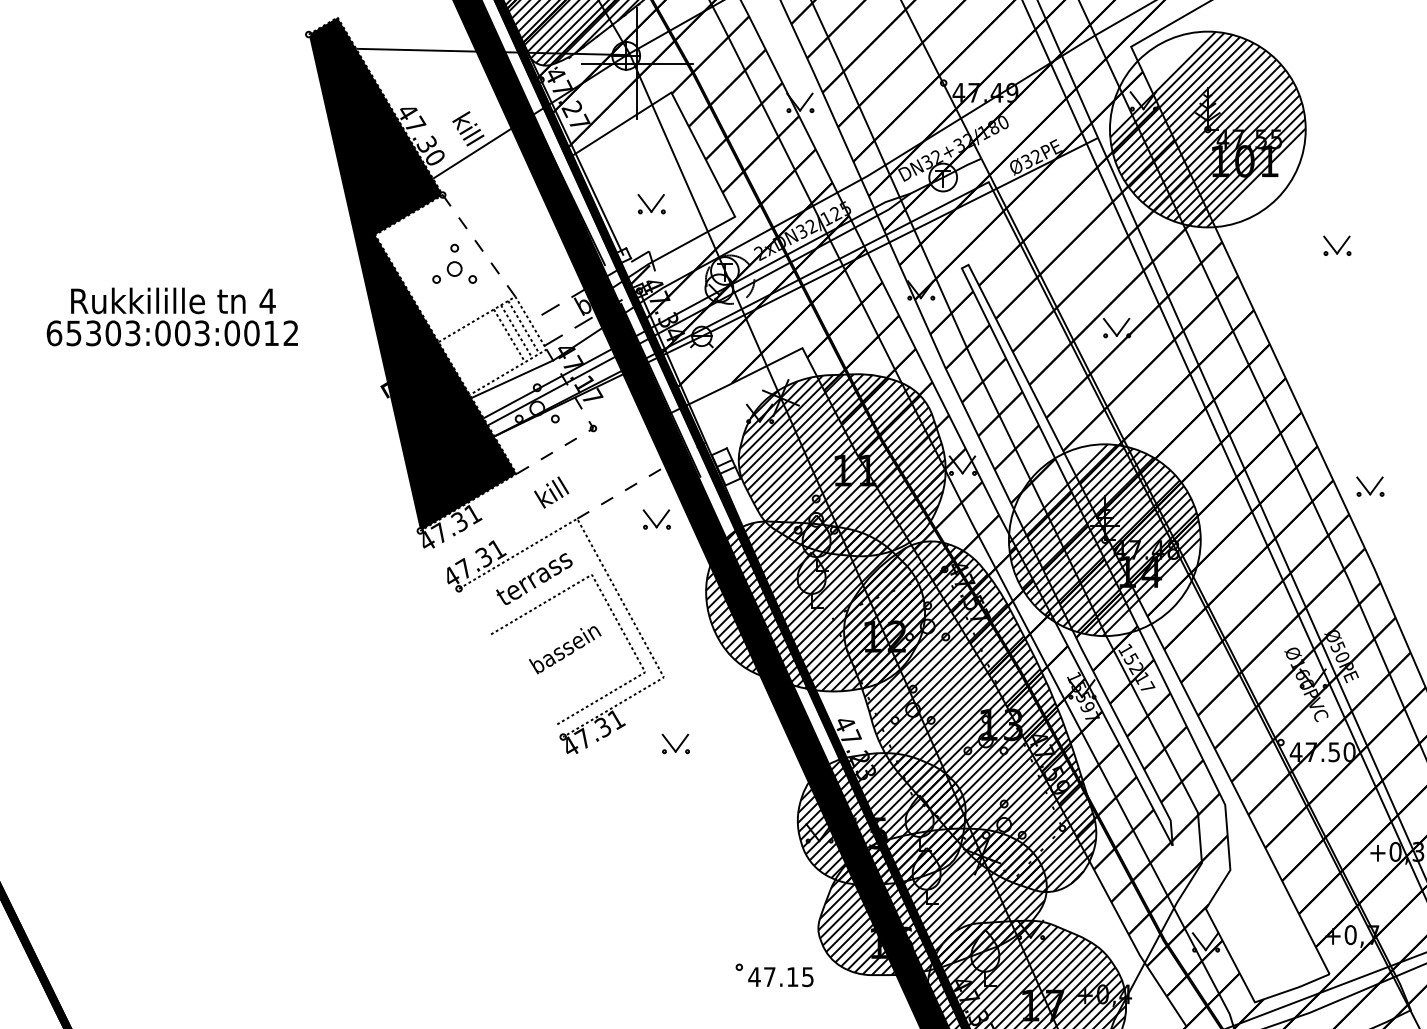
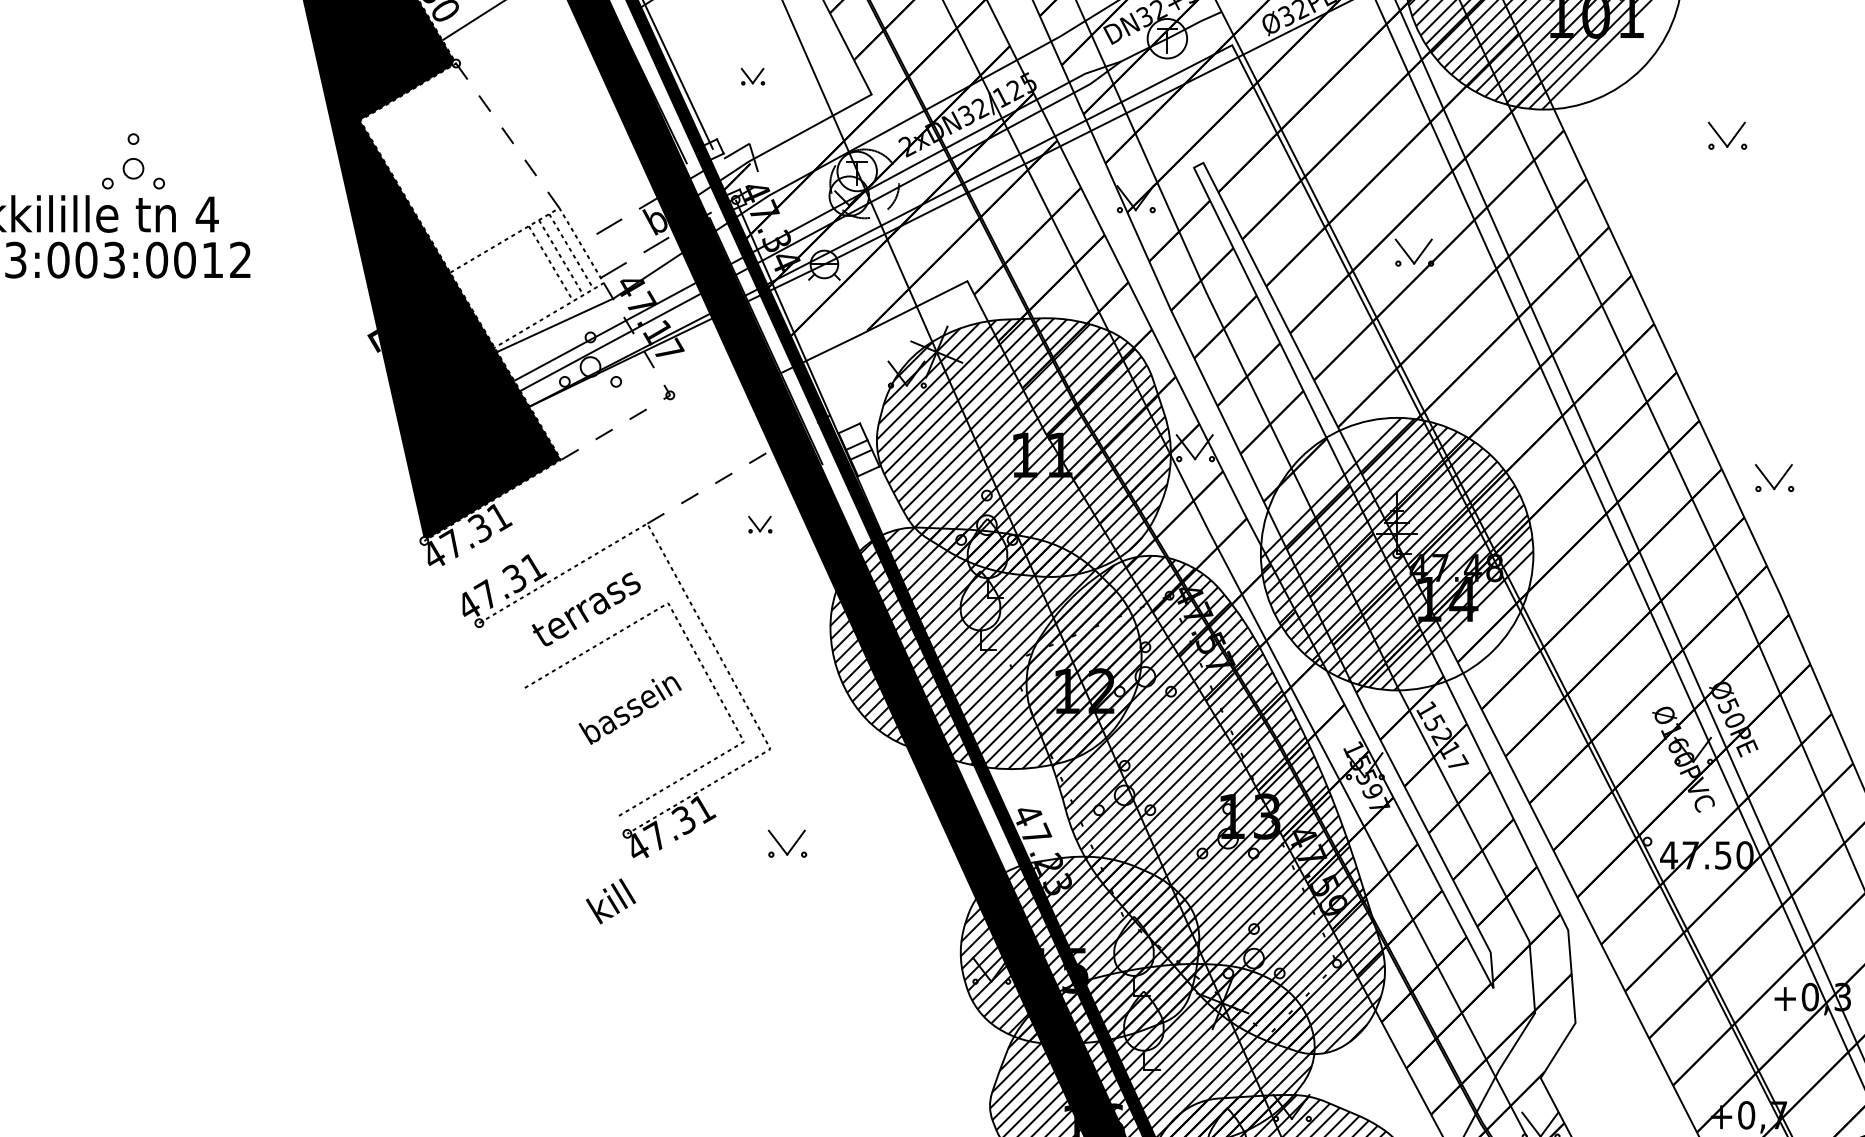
part: (651, 204) -> (752, 77), size x0.6
part: (454, 263) -> (133, 160), moved
text: (551, 492) -> (610, 901), moved
part: (656, 519) -> (759, 524), size x0.6

